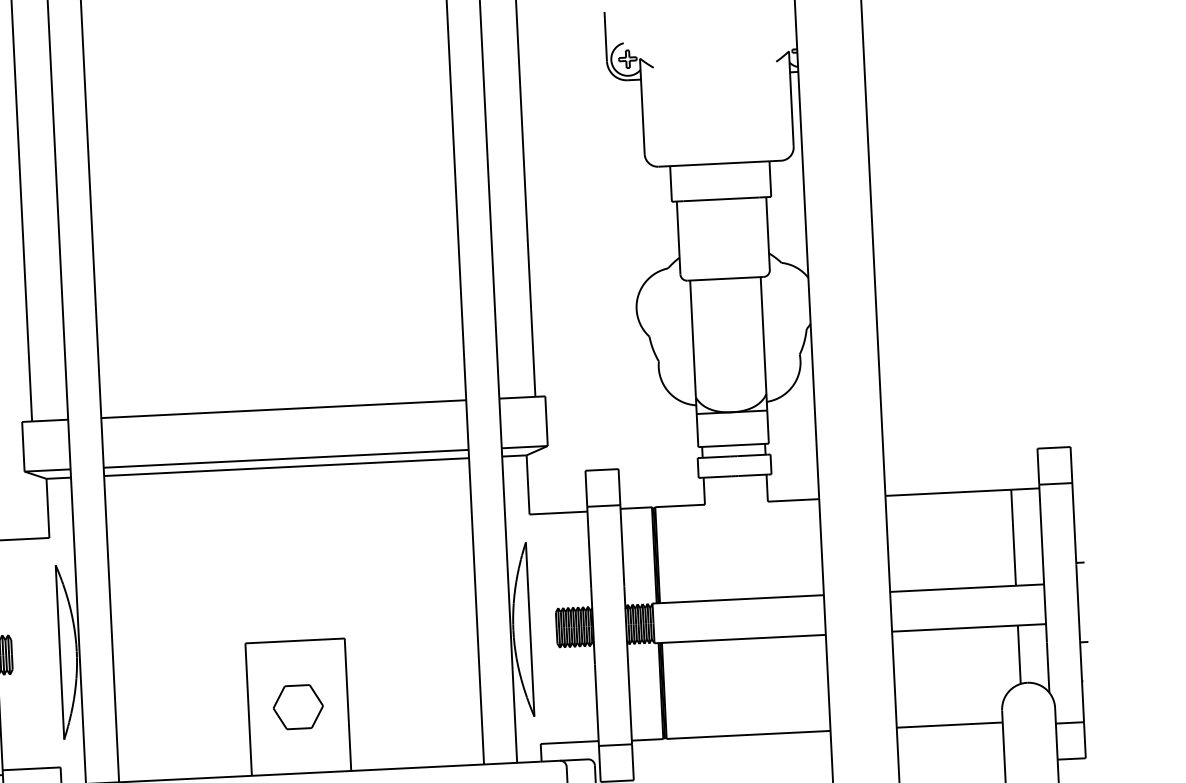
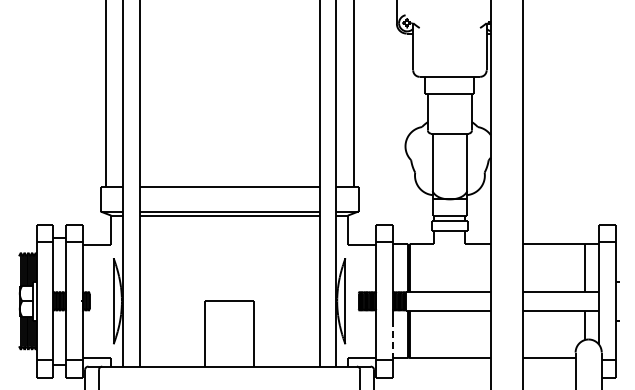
line: (629, 704) -> (392, 340), solid -> dashed
part: (298, 706) -> (229, 333), removed

